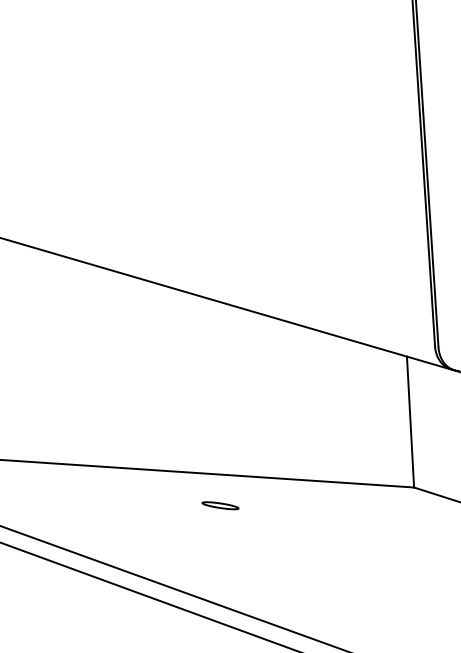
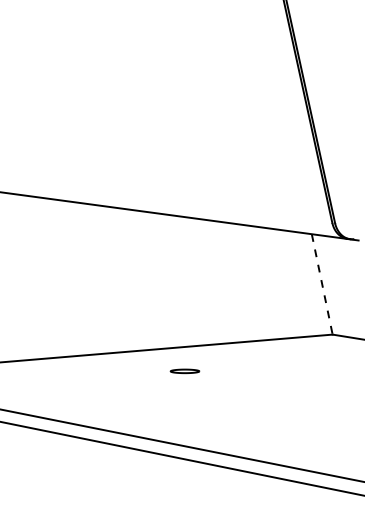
line: (410, 422) -> (322, 284), solid -> dashed

